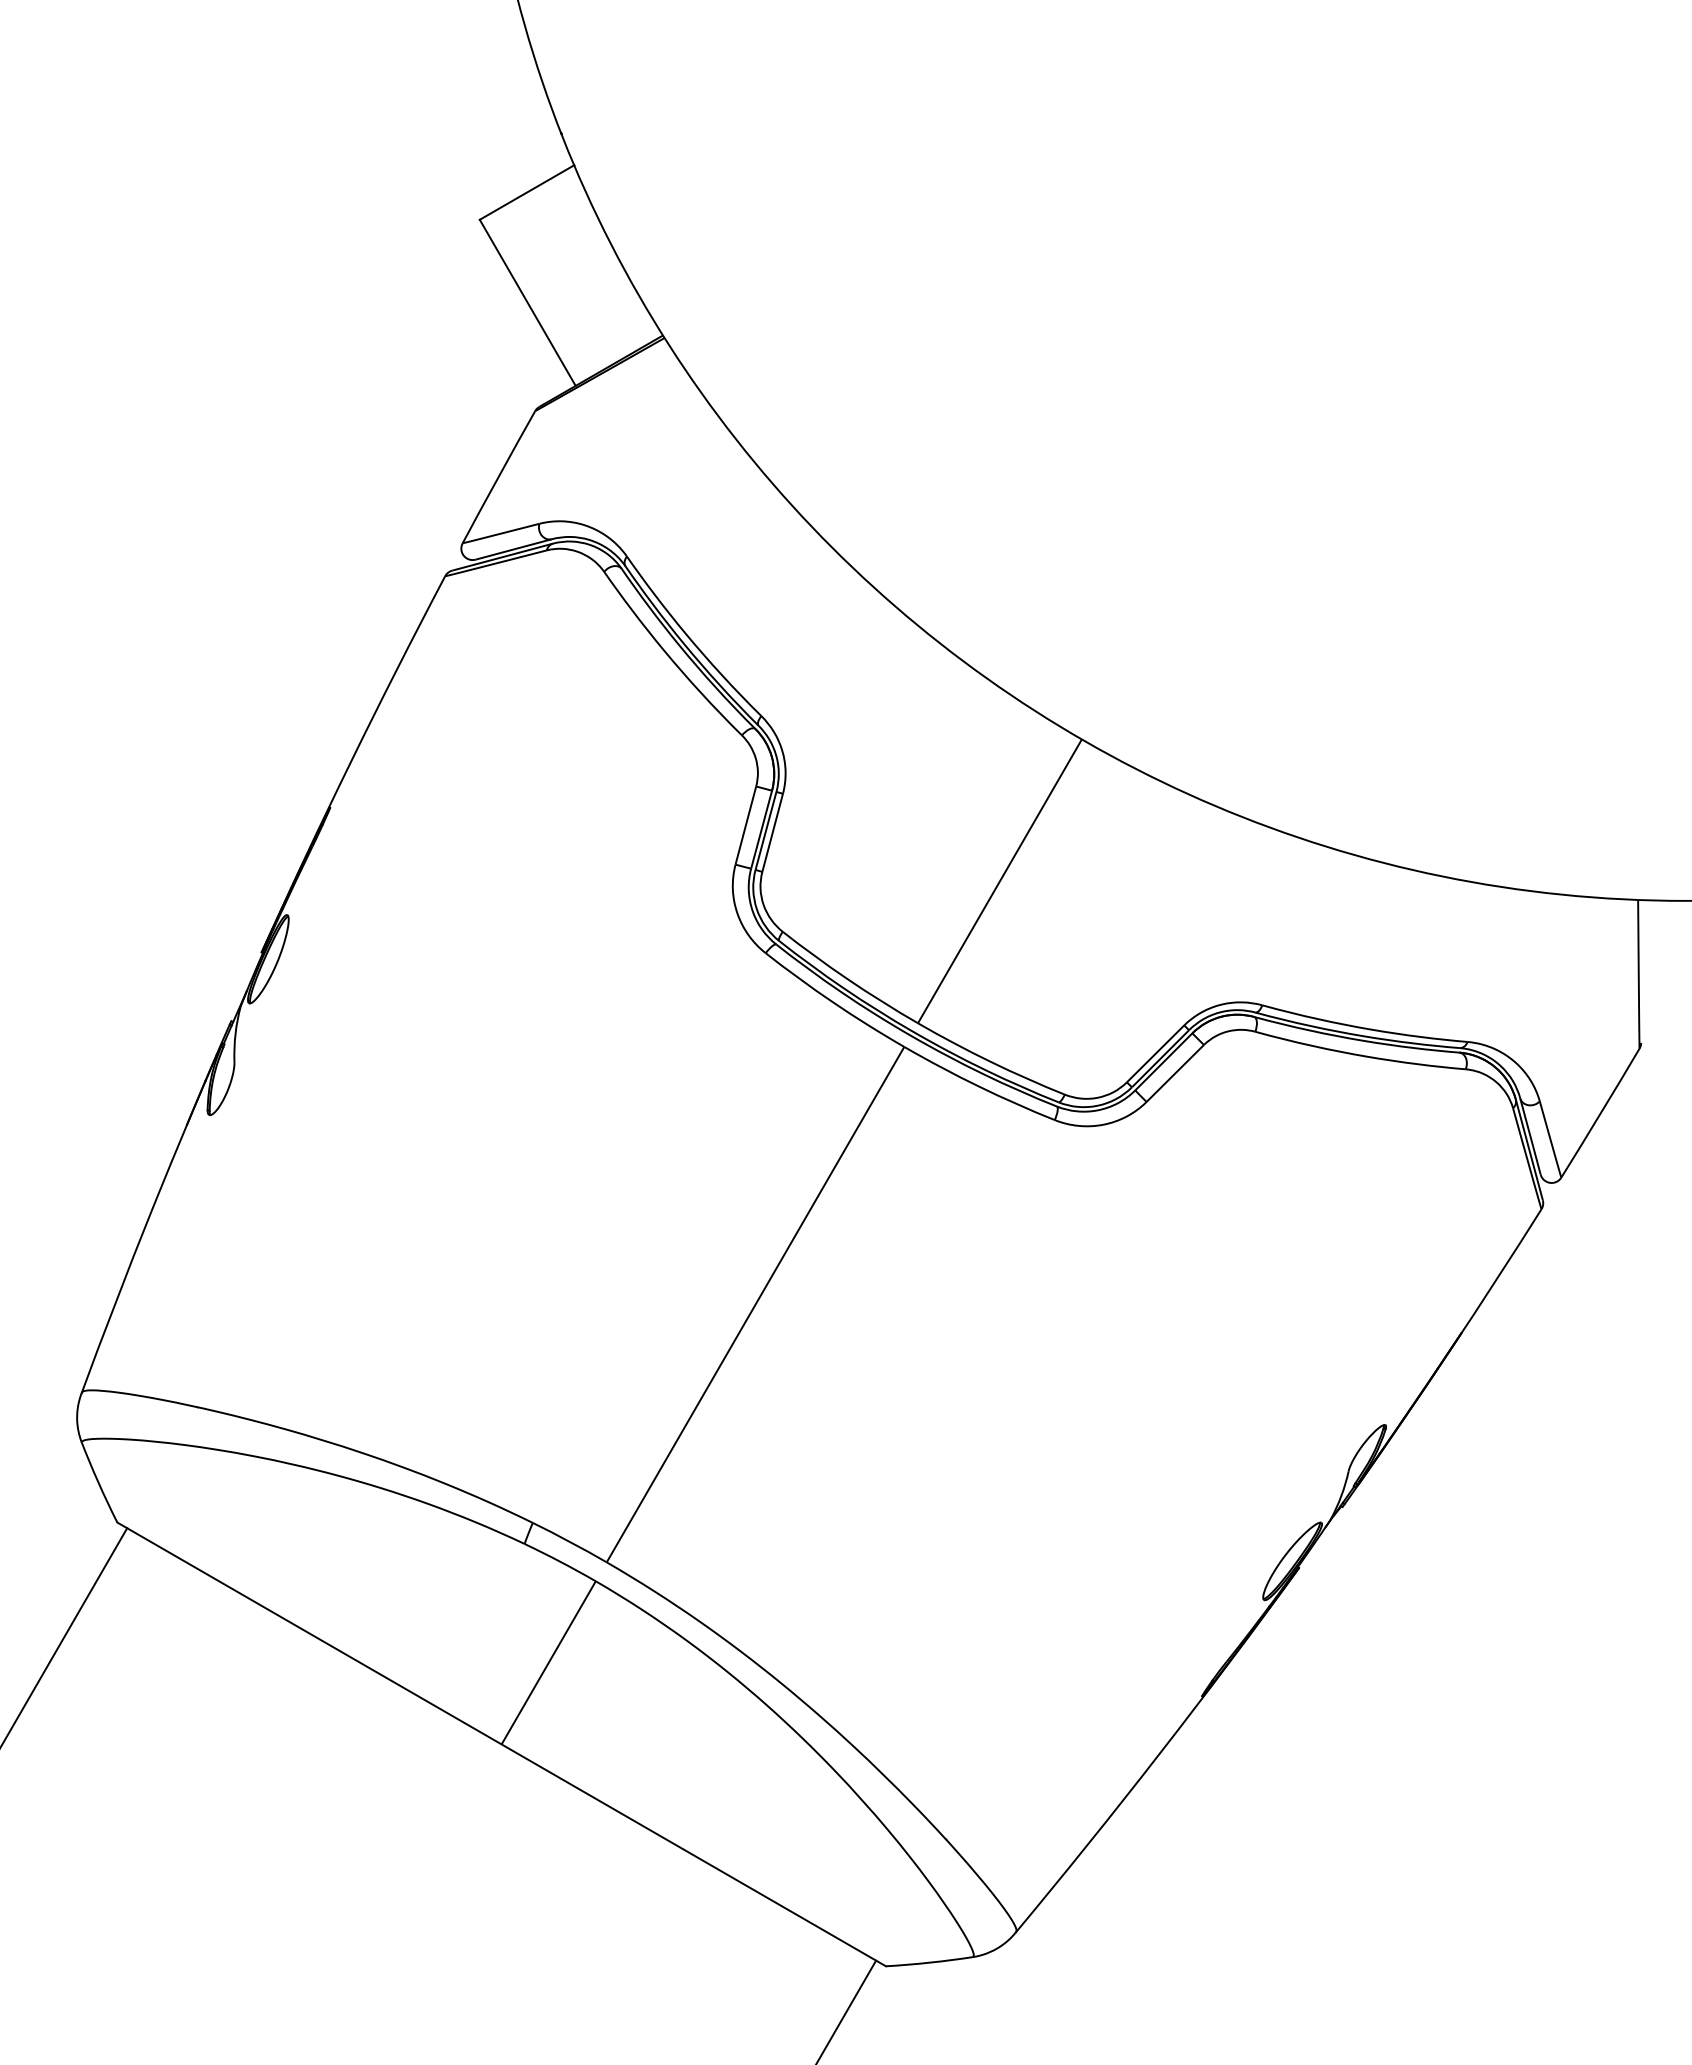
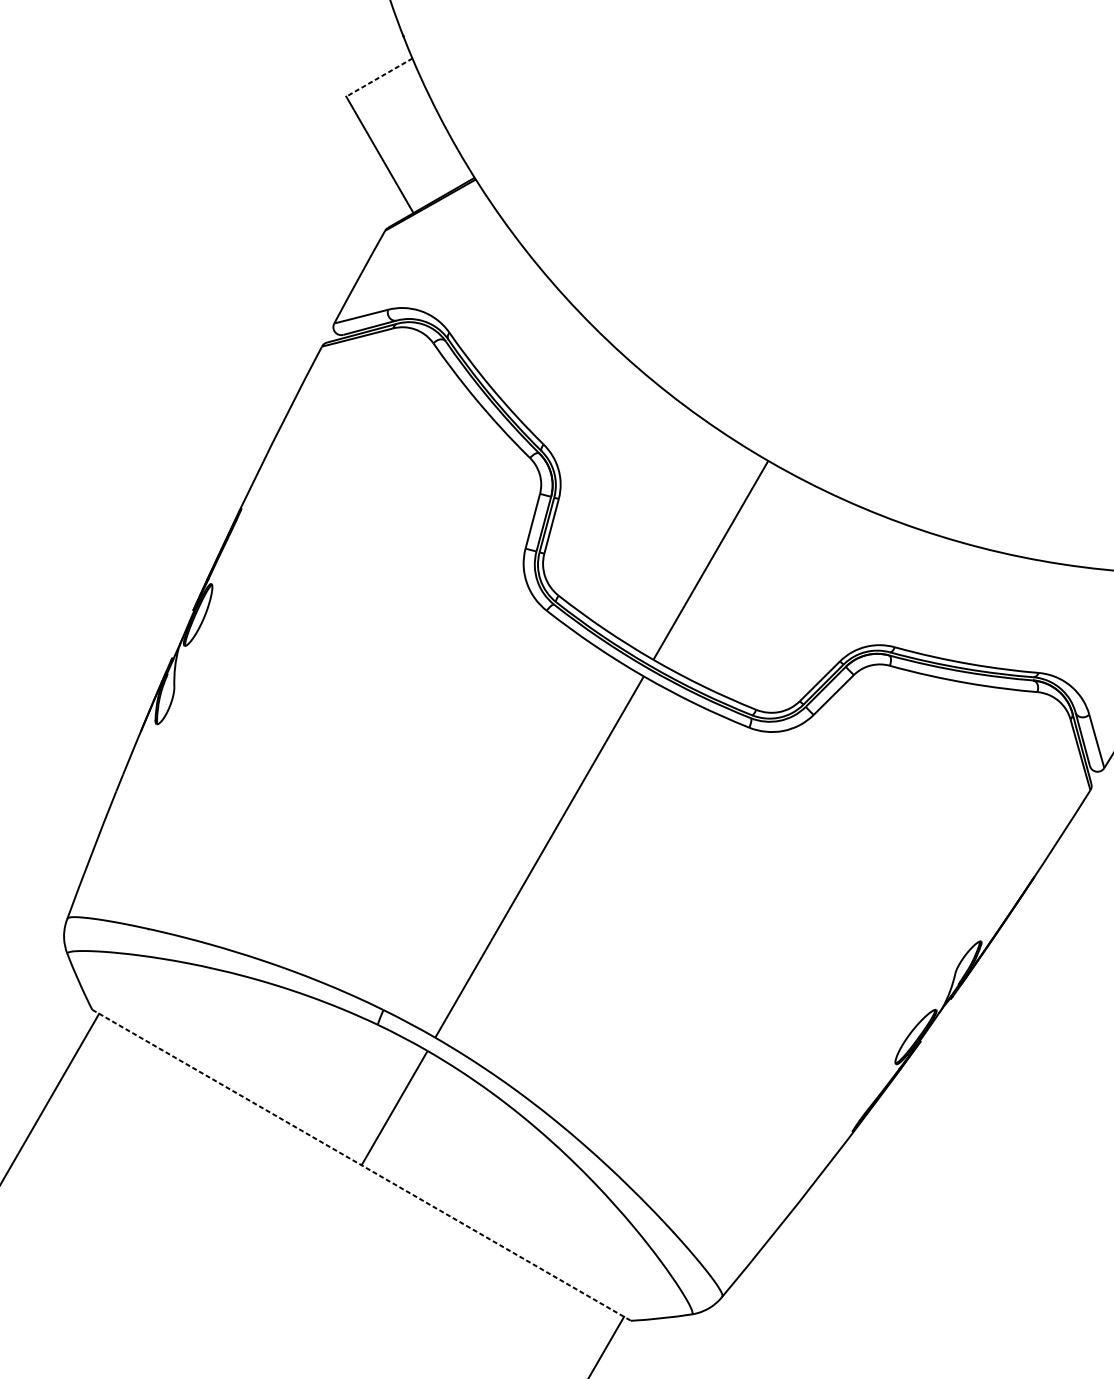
line: (527, 192) -> (379, 77), solid -> dashed
line: (501, 1744) -> (361, 1165), solid -> dashed

